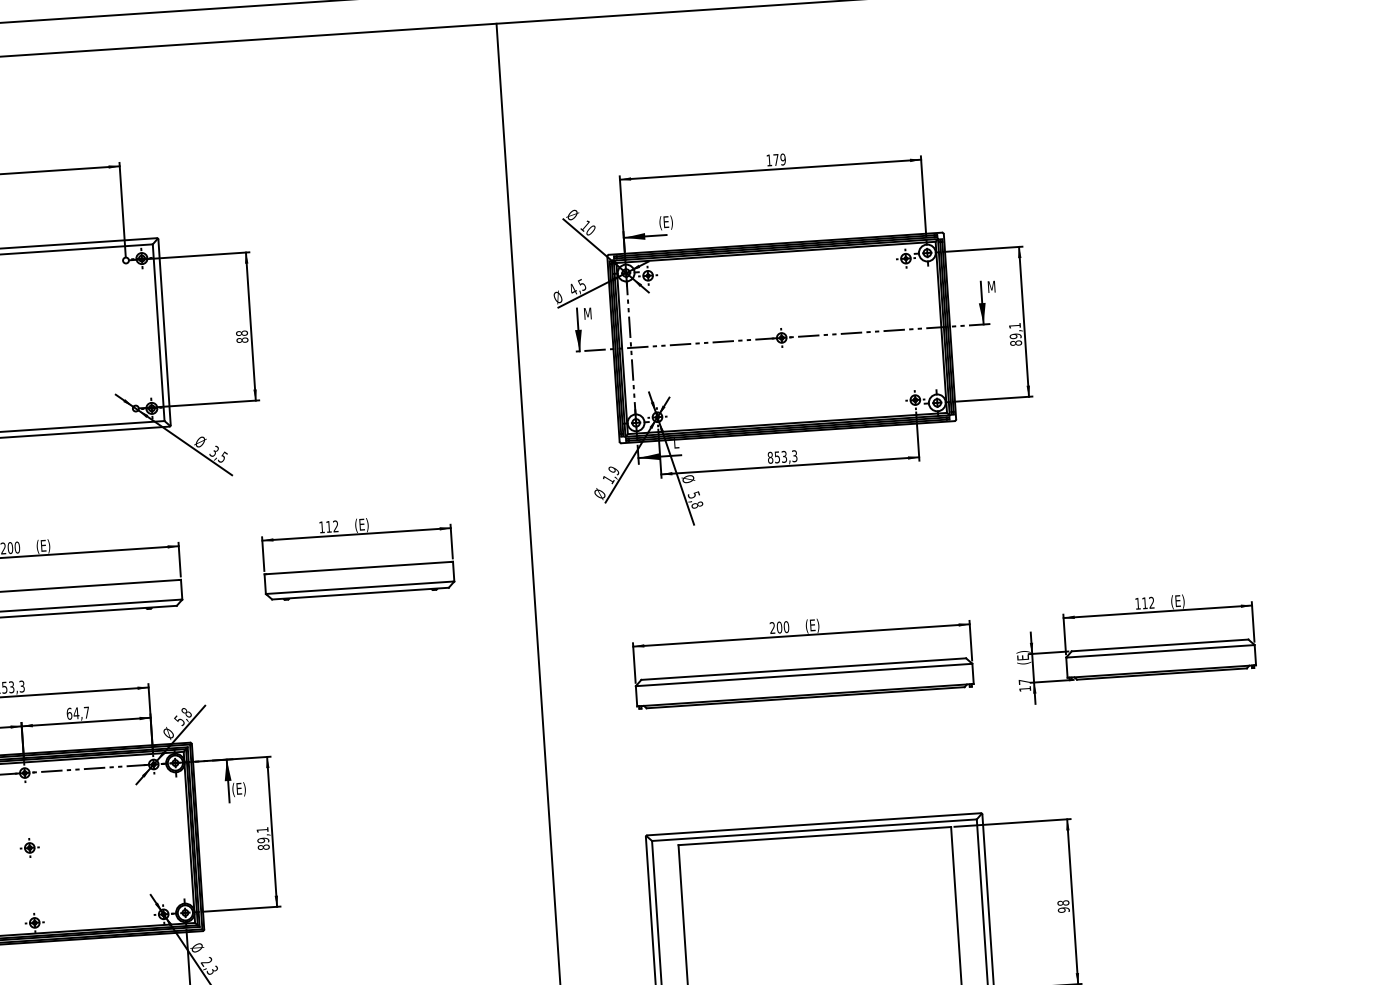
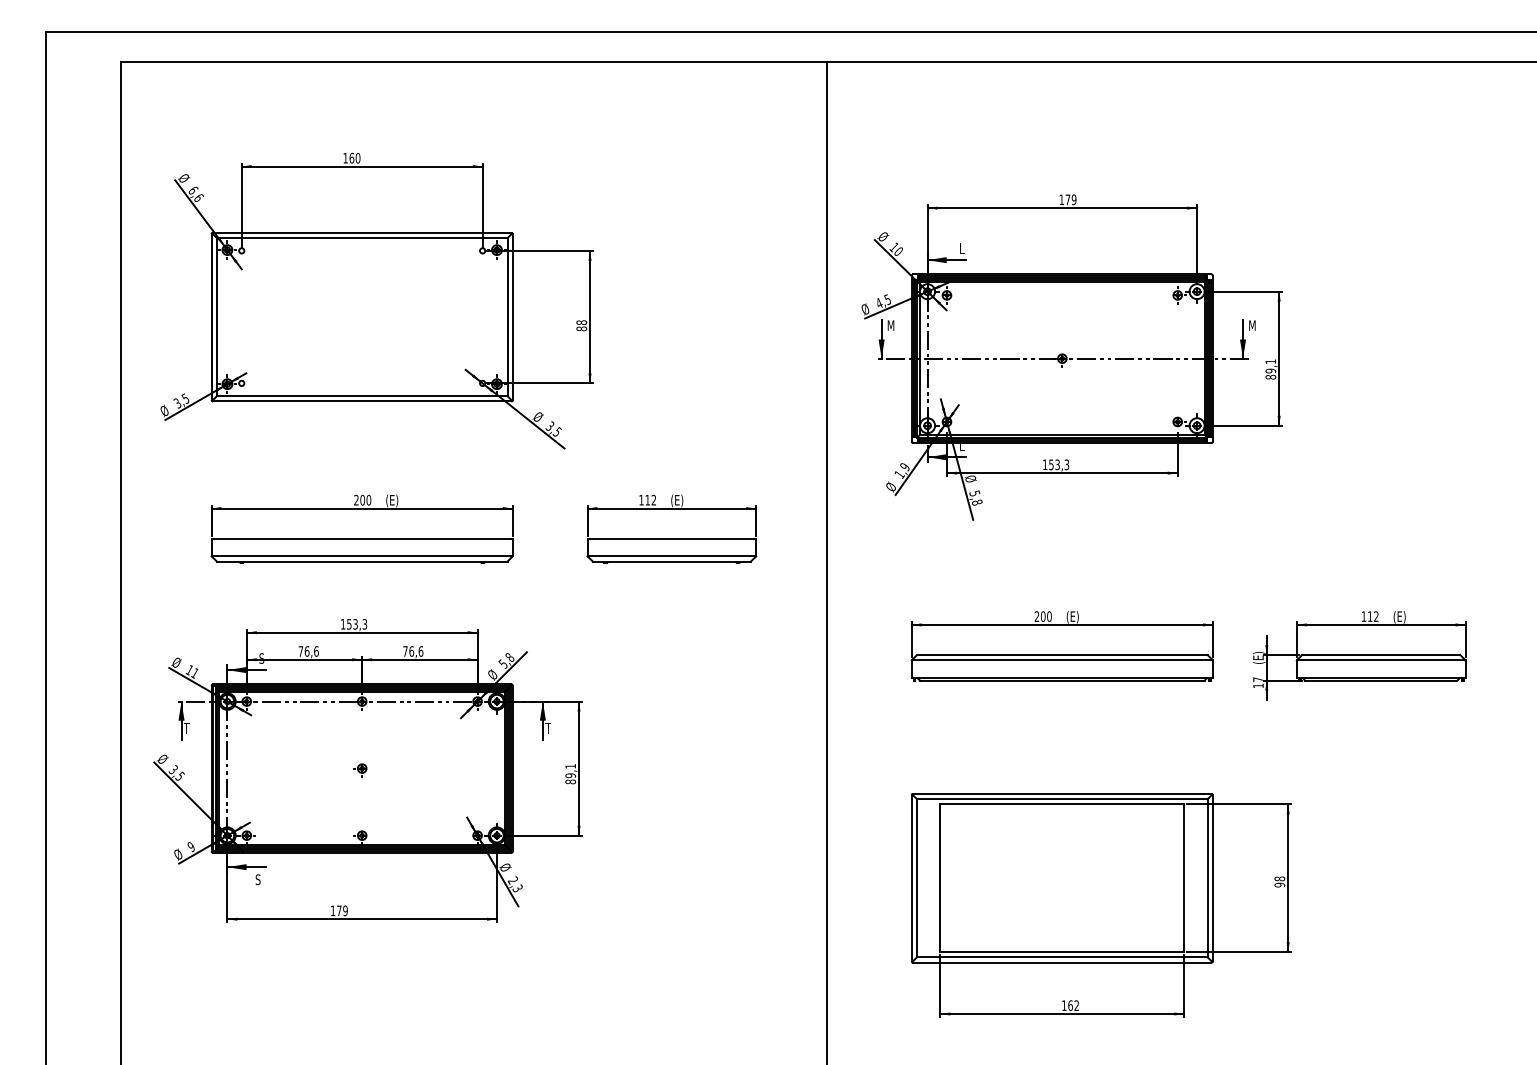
text: (666, 223) -> (966, 249), (E) -> L
text: (769, 457) -> (1044, 464), 853,3 -> 153,3
text: (78, 713) -> (413, 651), 64,7 -> 76,6
text: (238, 789) -> (551, 728), (E) -> T

